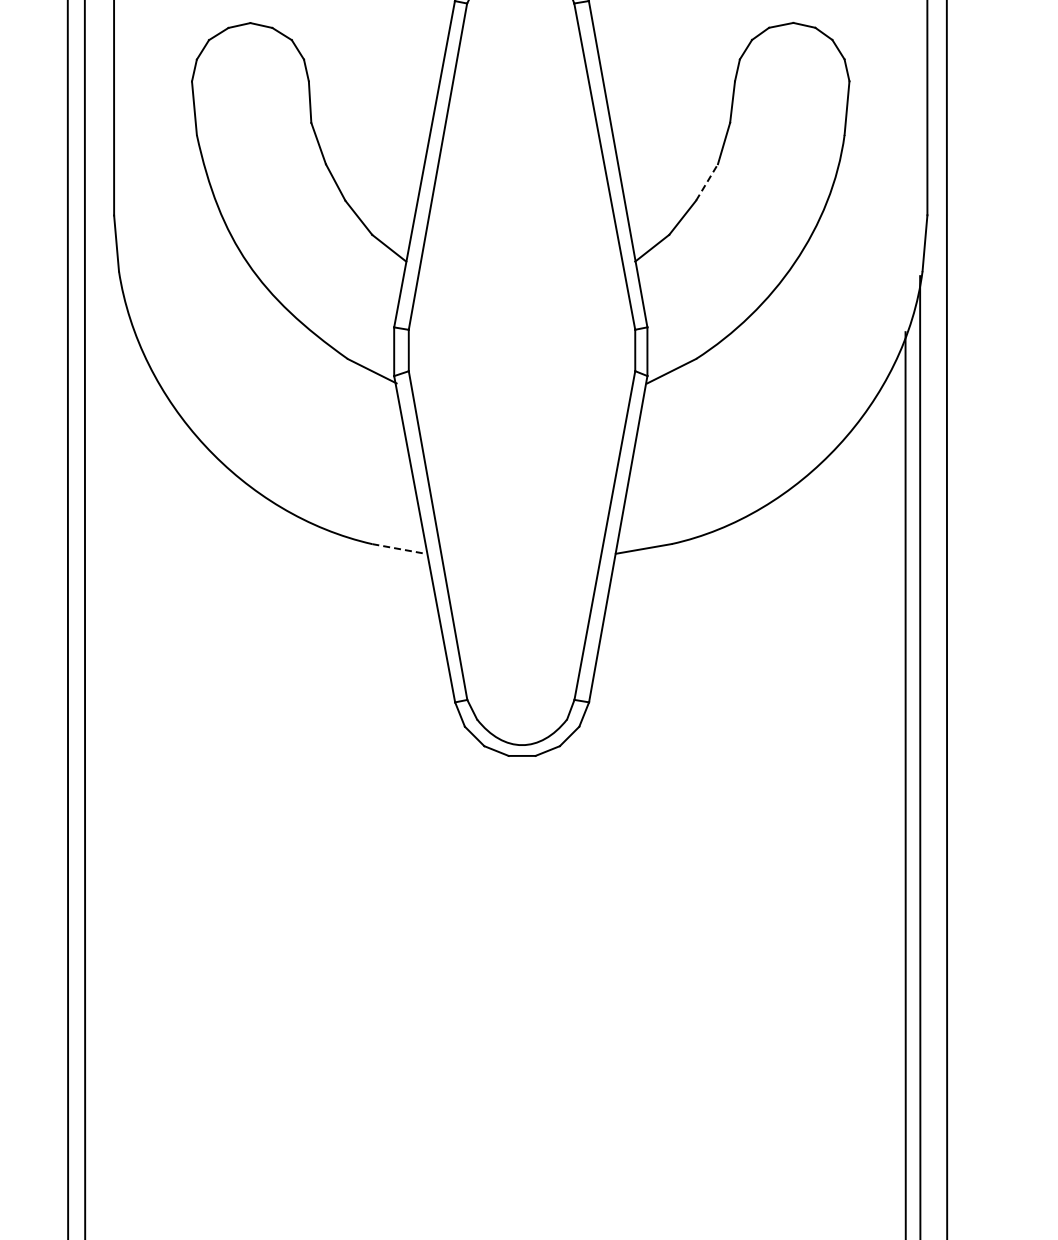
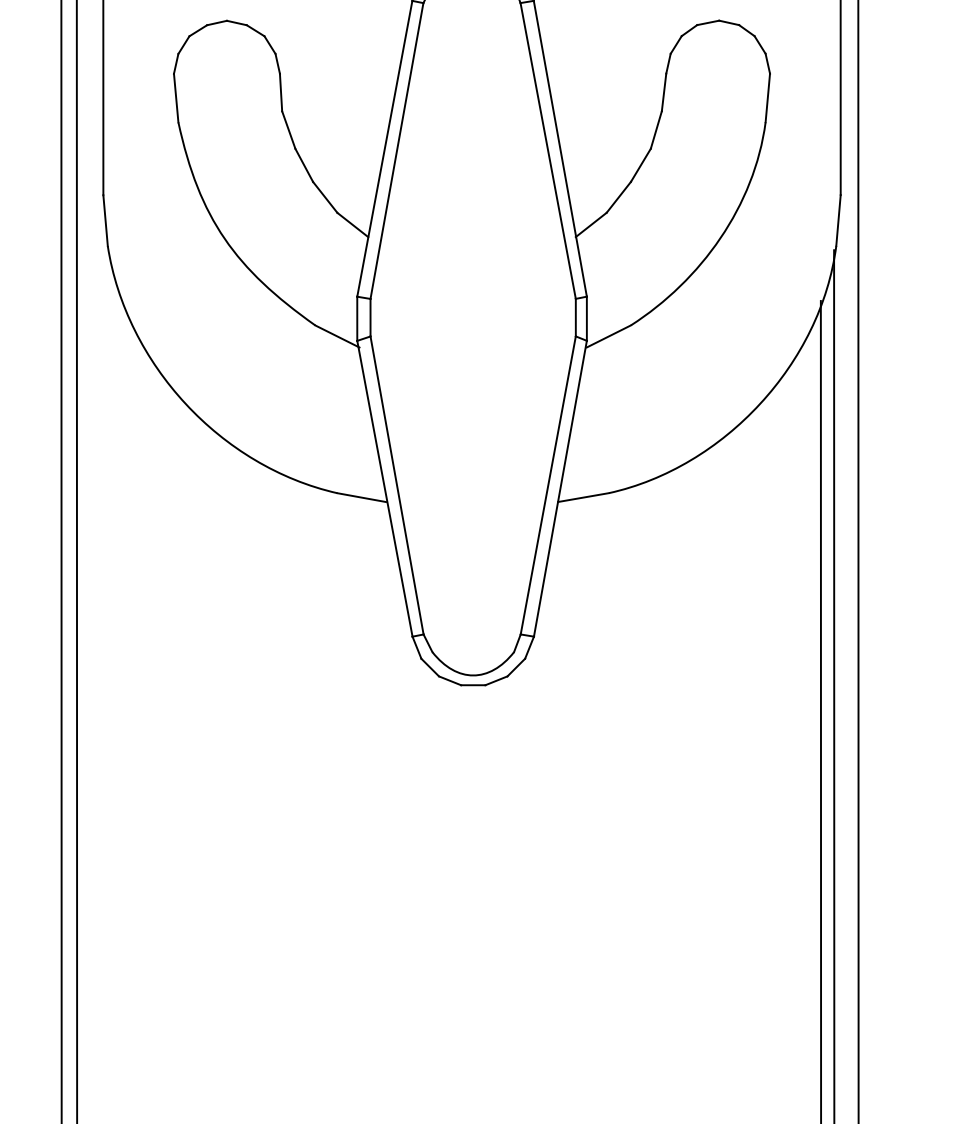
line: (707, 182) -> (641, 165), dashed -> solid
line: (399, 549) -> (362, 498), dashed -> solid

